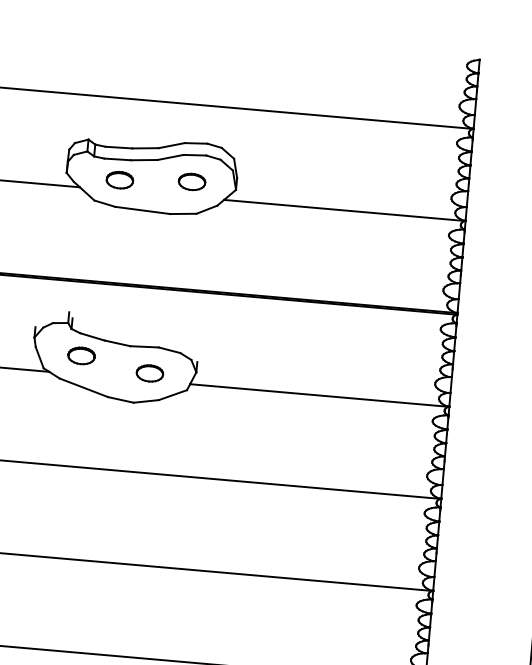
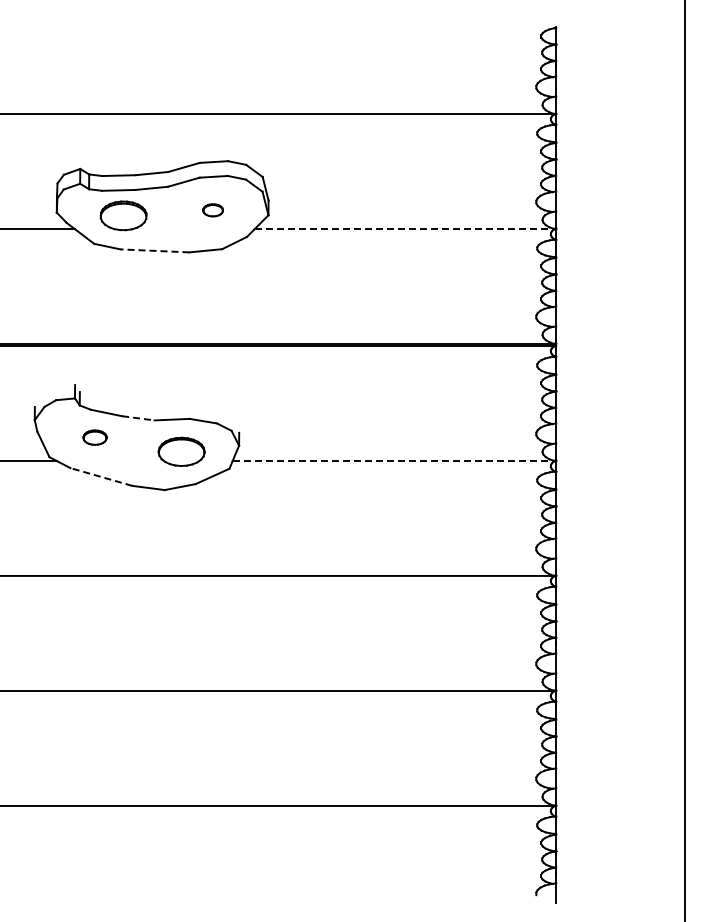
part: (119, 179) -> (123, 215), size x1.4
part: (191, 182) -> (212, 210), size x0.6
line: (142, 210) -> (154, 250), solid -> dashed
line: (344, 210) -> (404, 229), solid -> dashed
line: (117, 343) -> (138, 418), solid -> dashed
part: (81, 355) -> (94, 437), size x0.7
part: (149, 373) -> (181, 452), size x1.4
line: (83, 387) -> (100, 476), solid -> dashed
line: (318, 395) -> (393, 461), solid -> dashed

